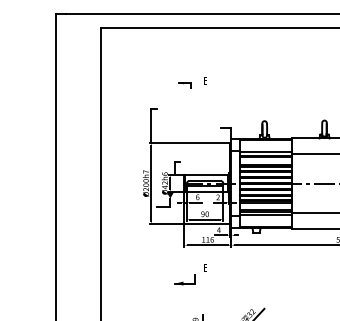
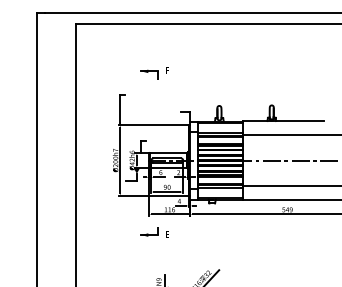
part: (184, 85) -> (149, 74), size x1.67
part: (184, 279) -> (149, 231), moved

